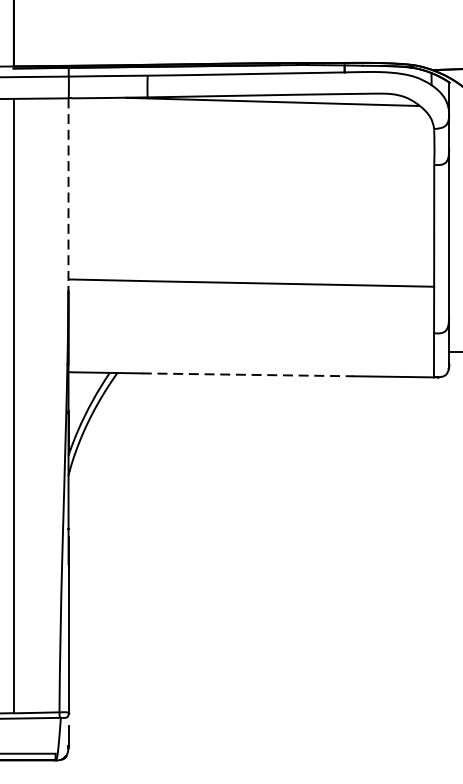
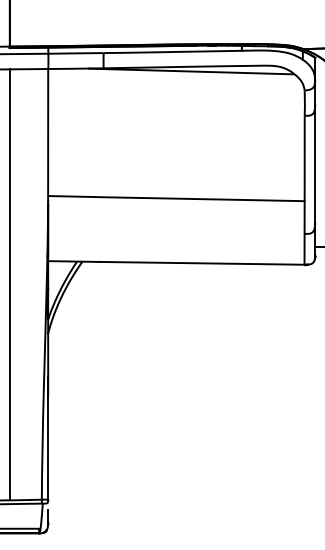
line: (68, 193) -> (48, 135), dashed -> solid
line: (247, 374) -> (173, 262), dashed -> solid

